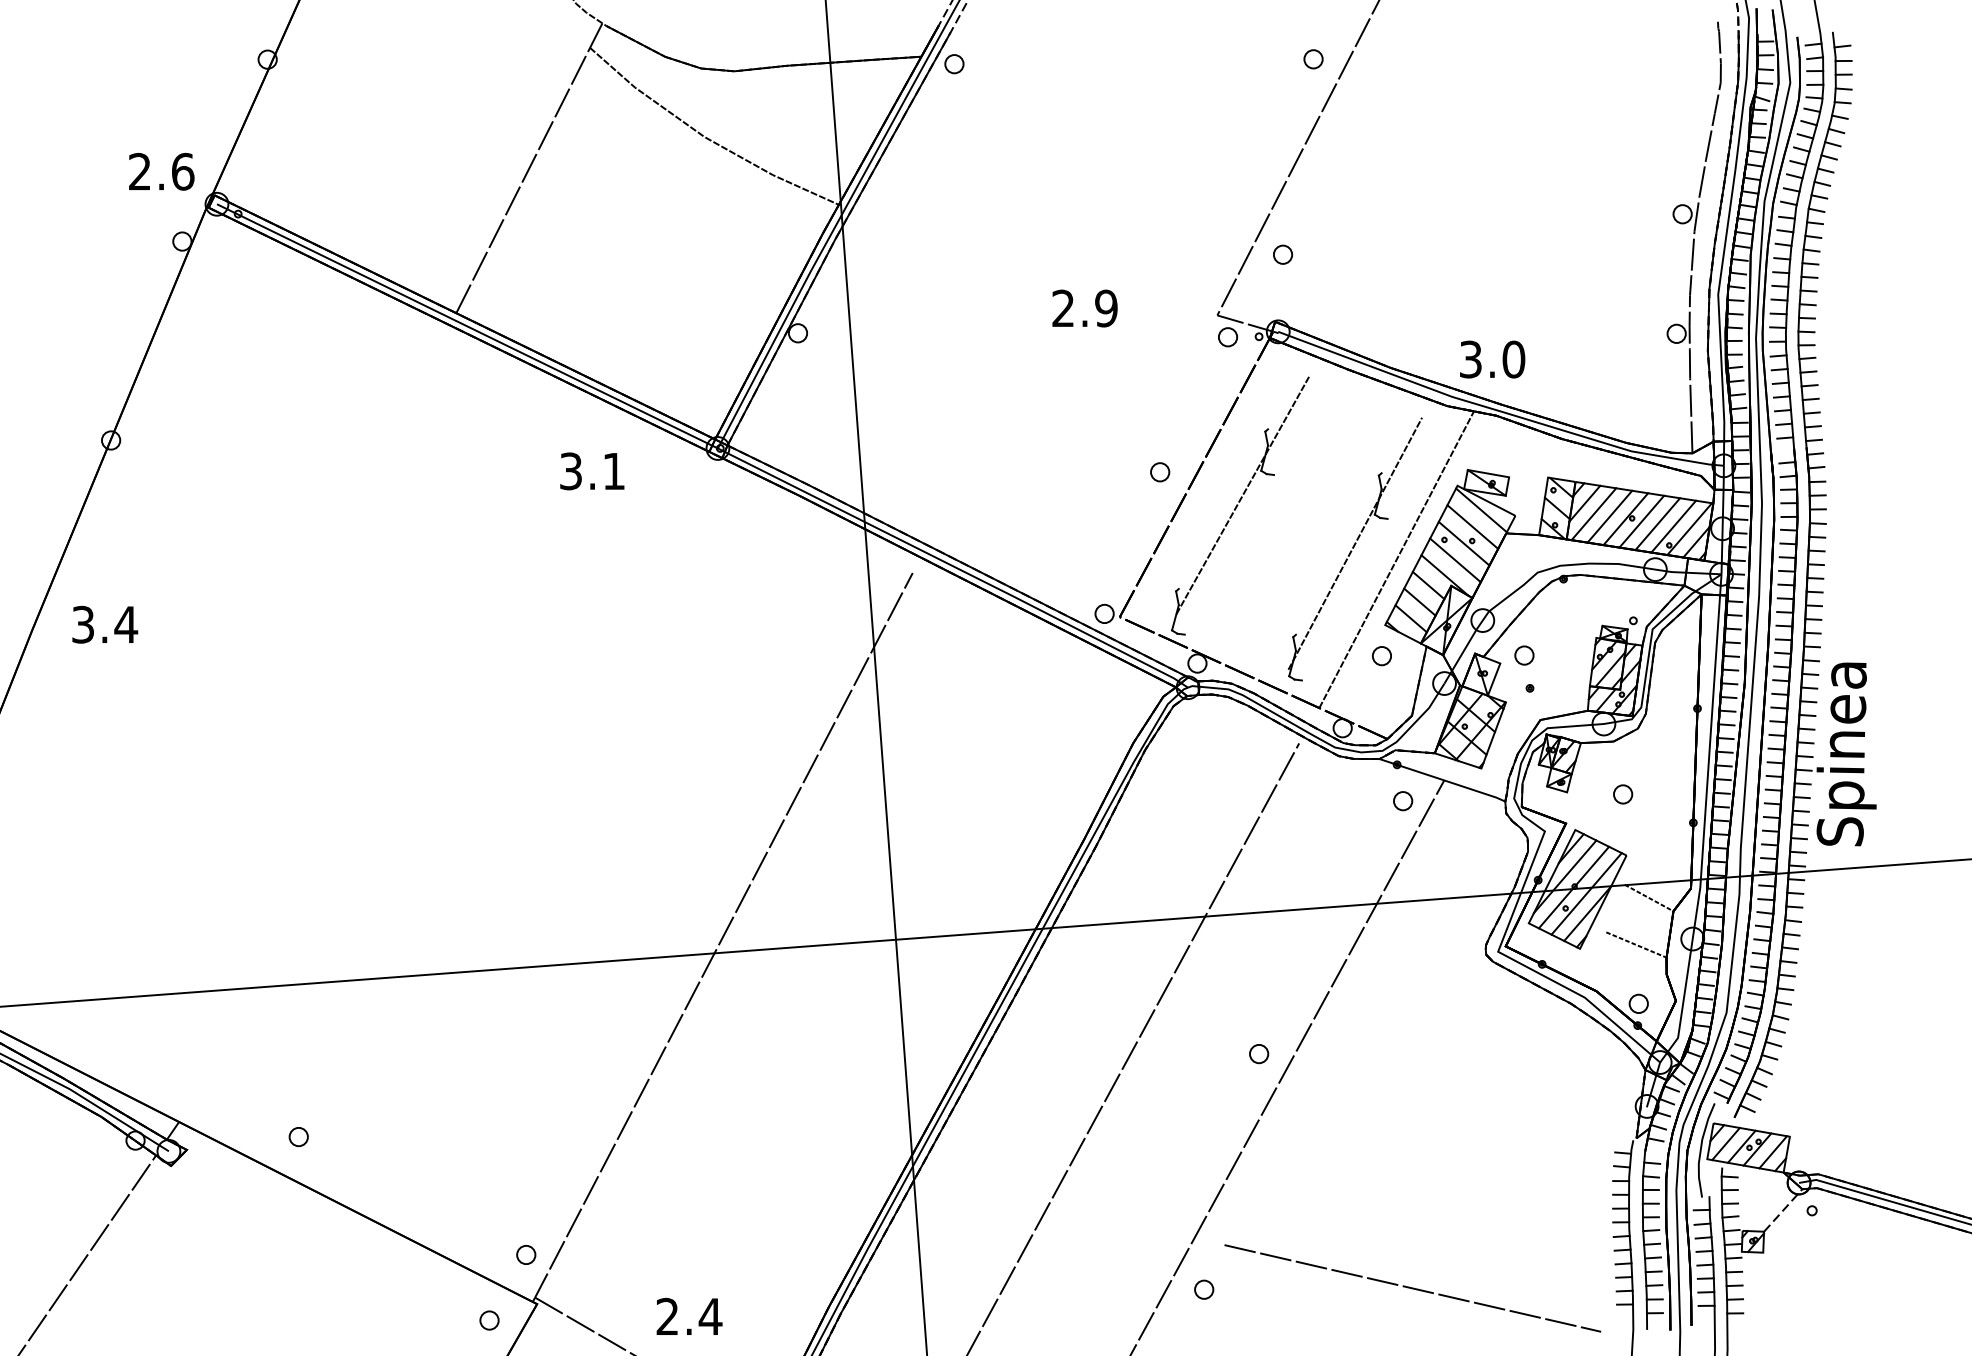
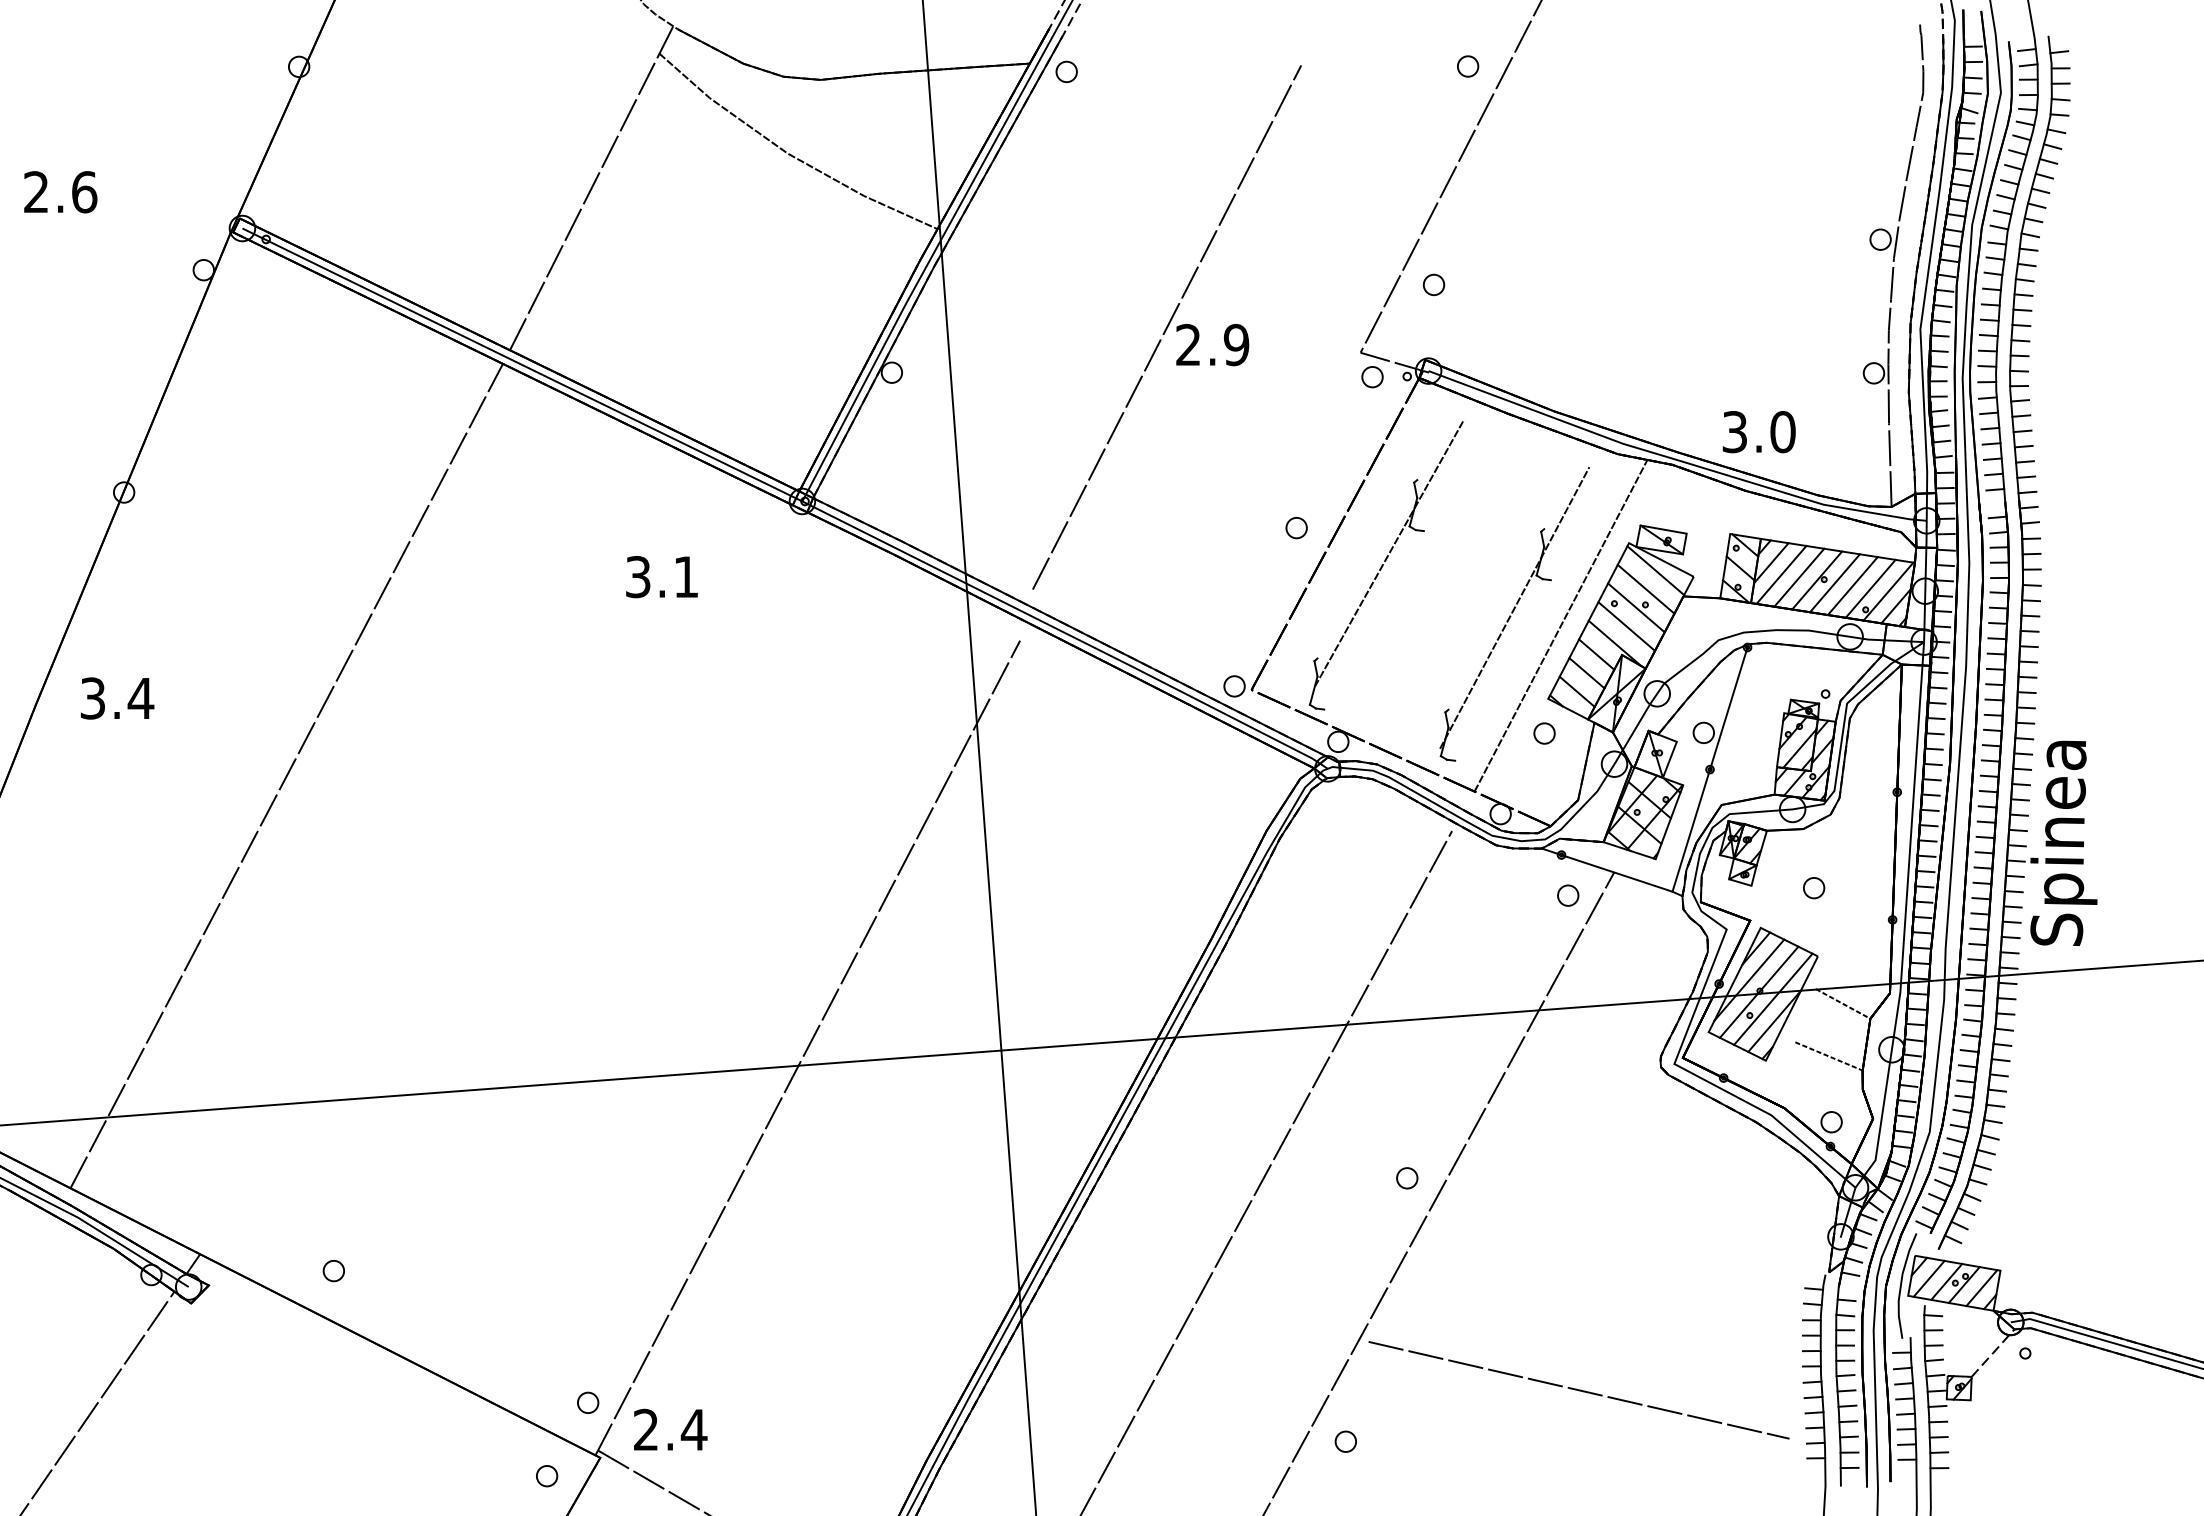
text: (161, 172) -> (60, 192), moved
line: (1043, 292) -> (1166, 327), added
text: (1491, 359) -> (1758, 432), moved
text: (591, 471) -> (661, 577), moved
line: (1530, 686) -> (1710, 767), added
line: (256, 693) -> (286, 775), added
line: (1412, 1288) -> (1578, 1390), moved
text: (689, 1316) -> (670, 1429), moved

